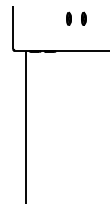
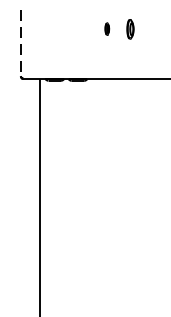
part: (68, 18) -> (106, 28), size x0.6
line: (13, 28) -> (21, 44), solid -> dashed

